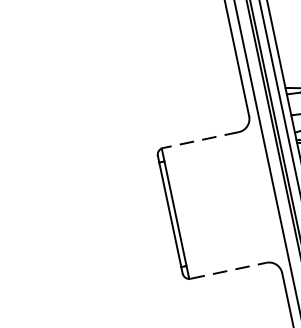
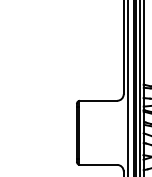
line: (200, 139) -> (98, 100), dashed -> solid
line: (227, 269) -> (98, 164), dashed -> solid

